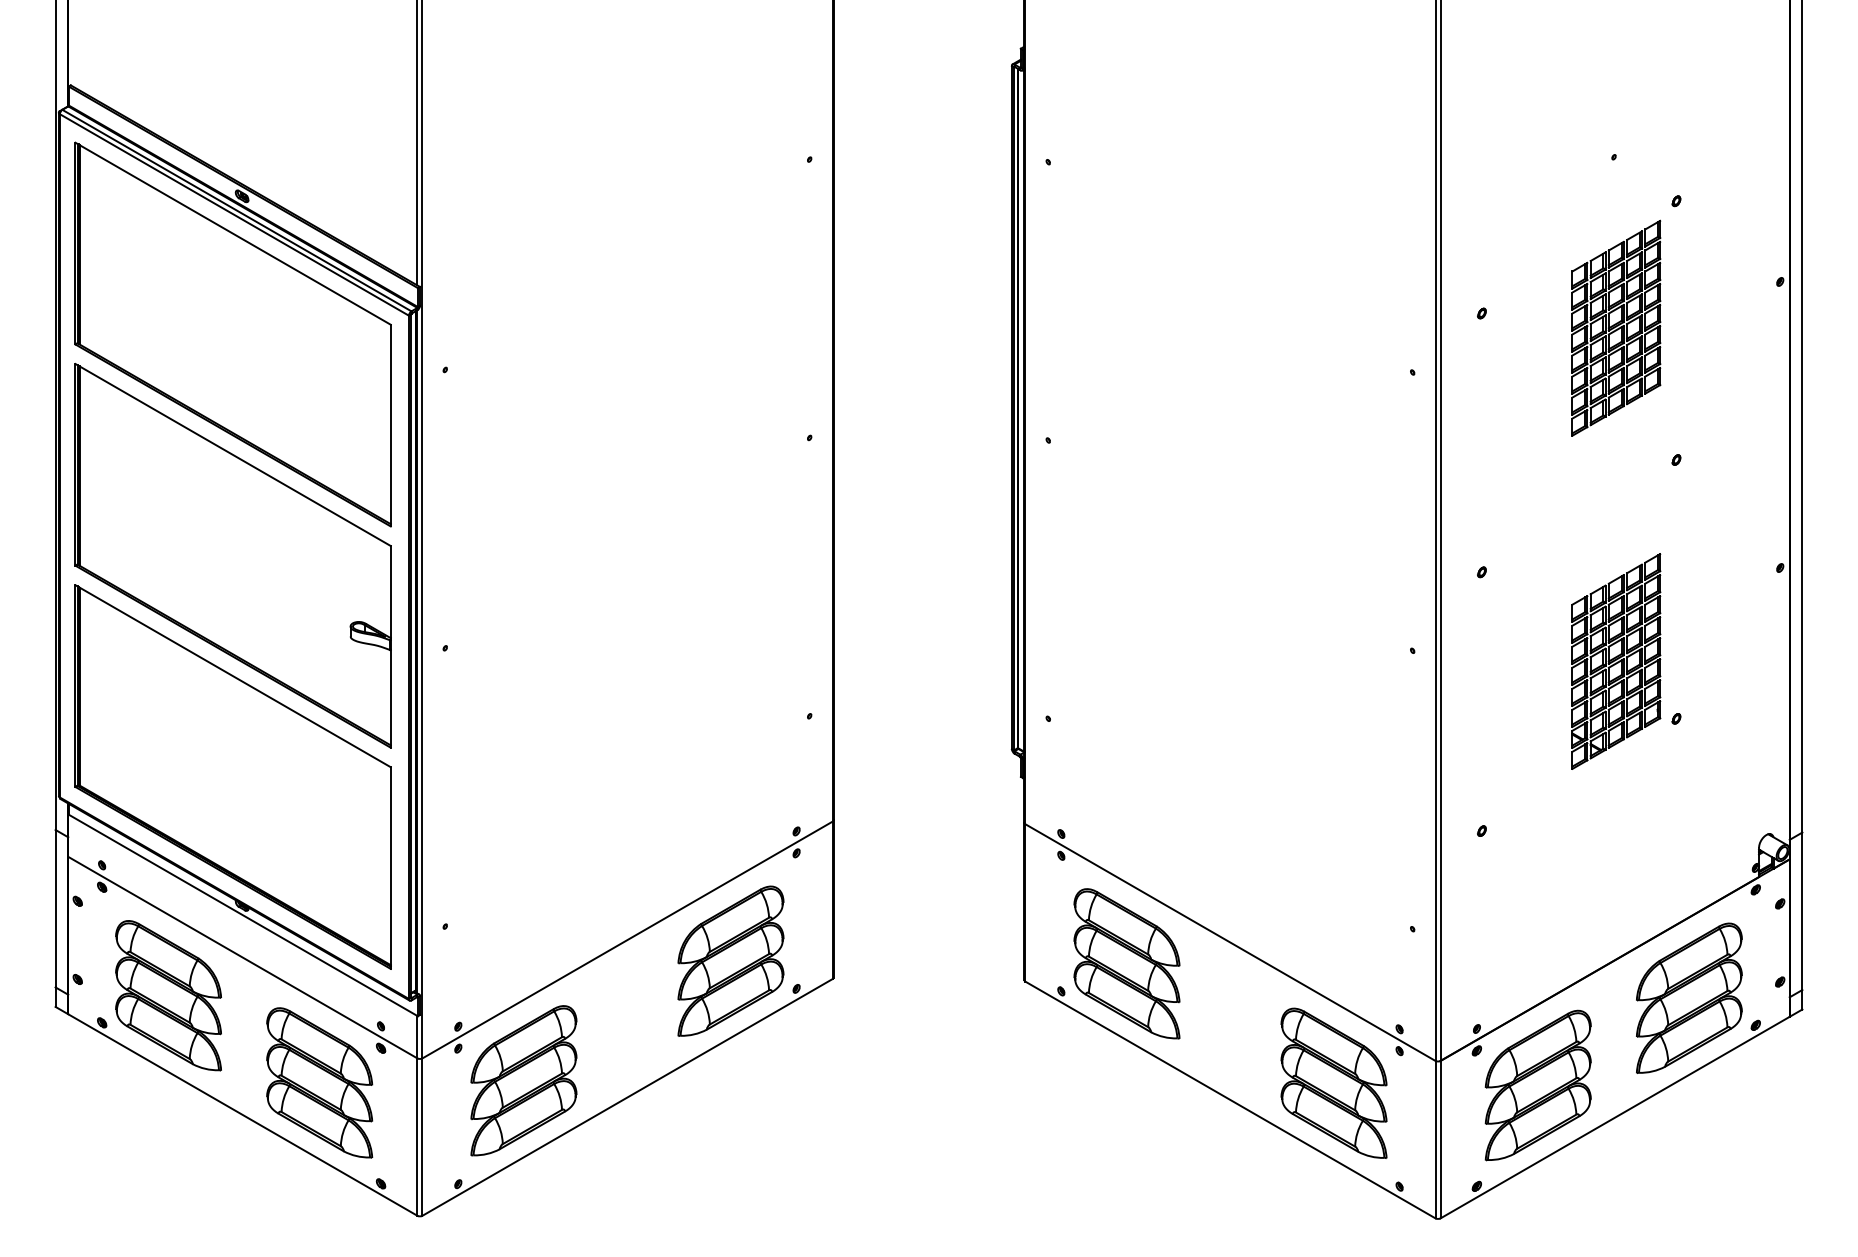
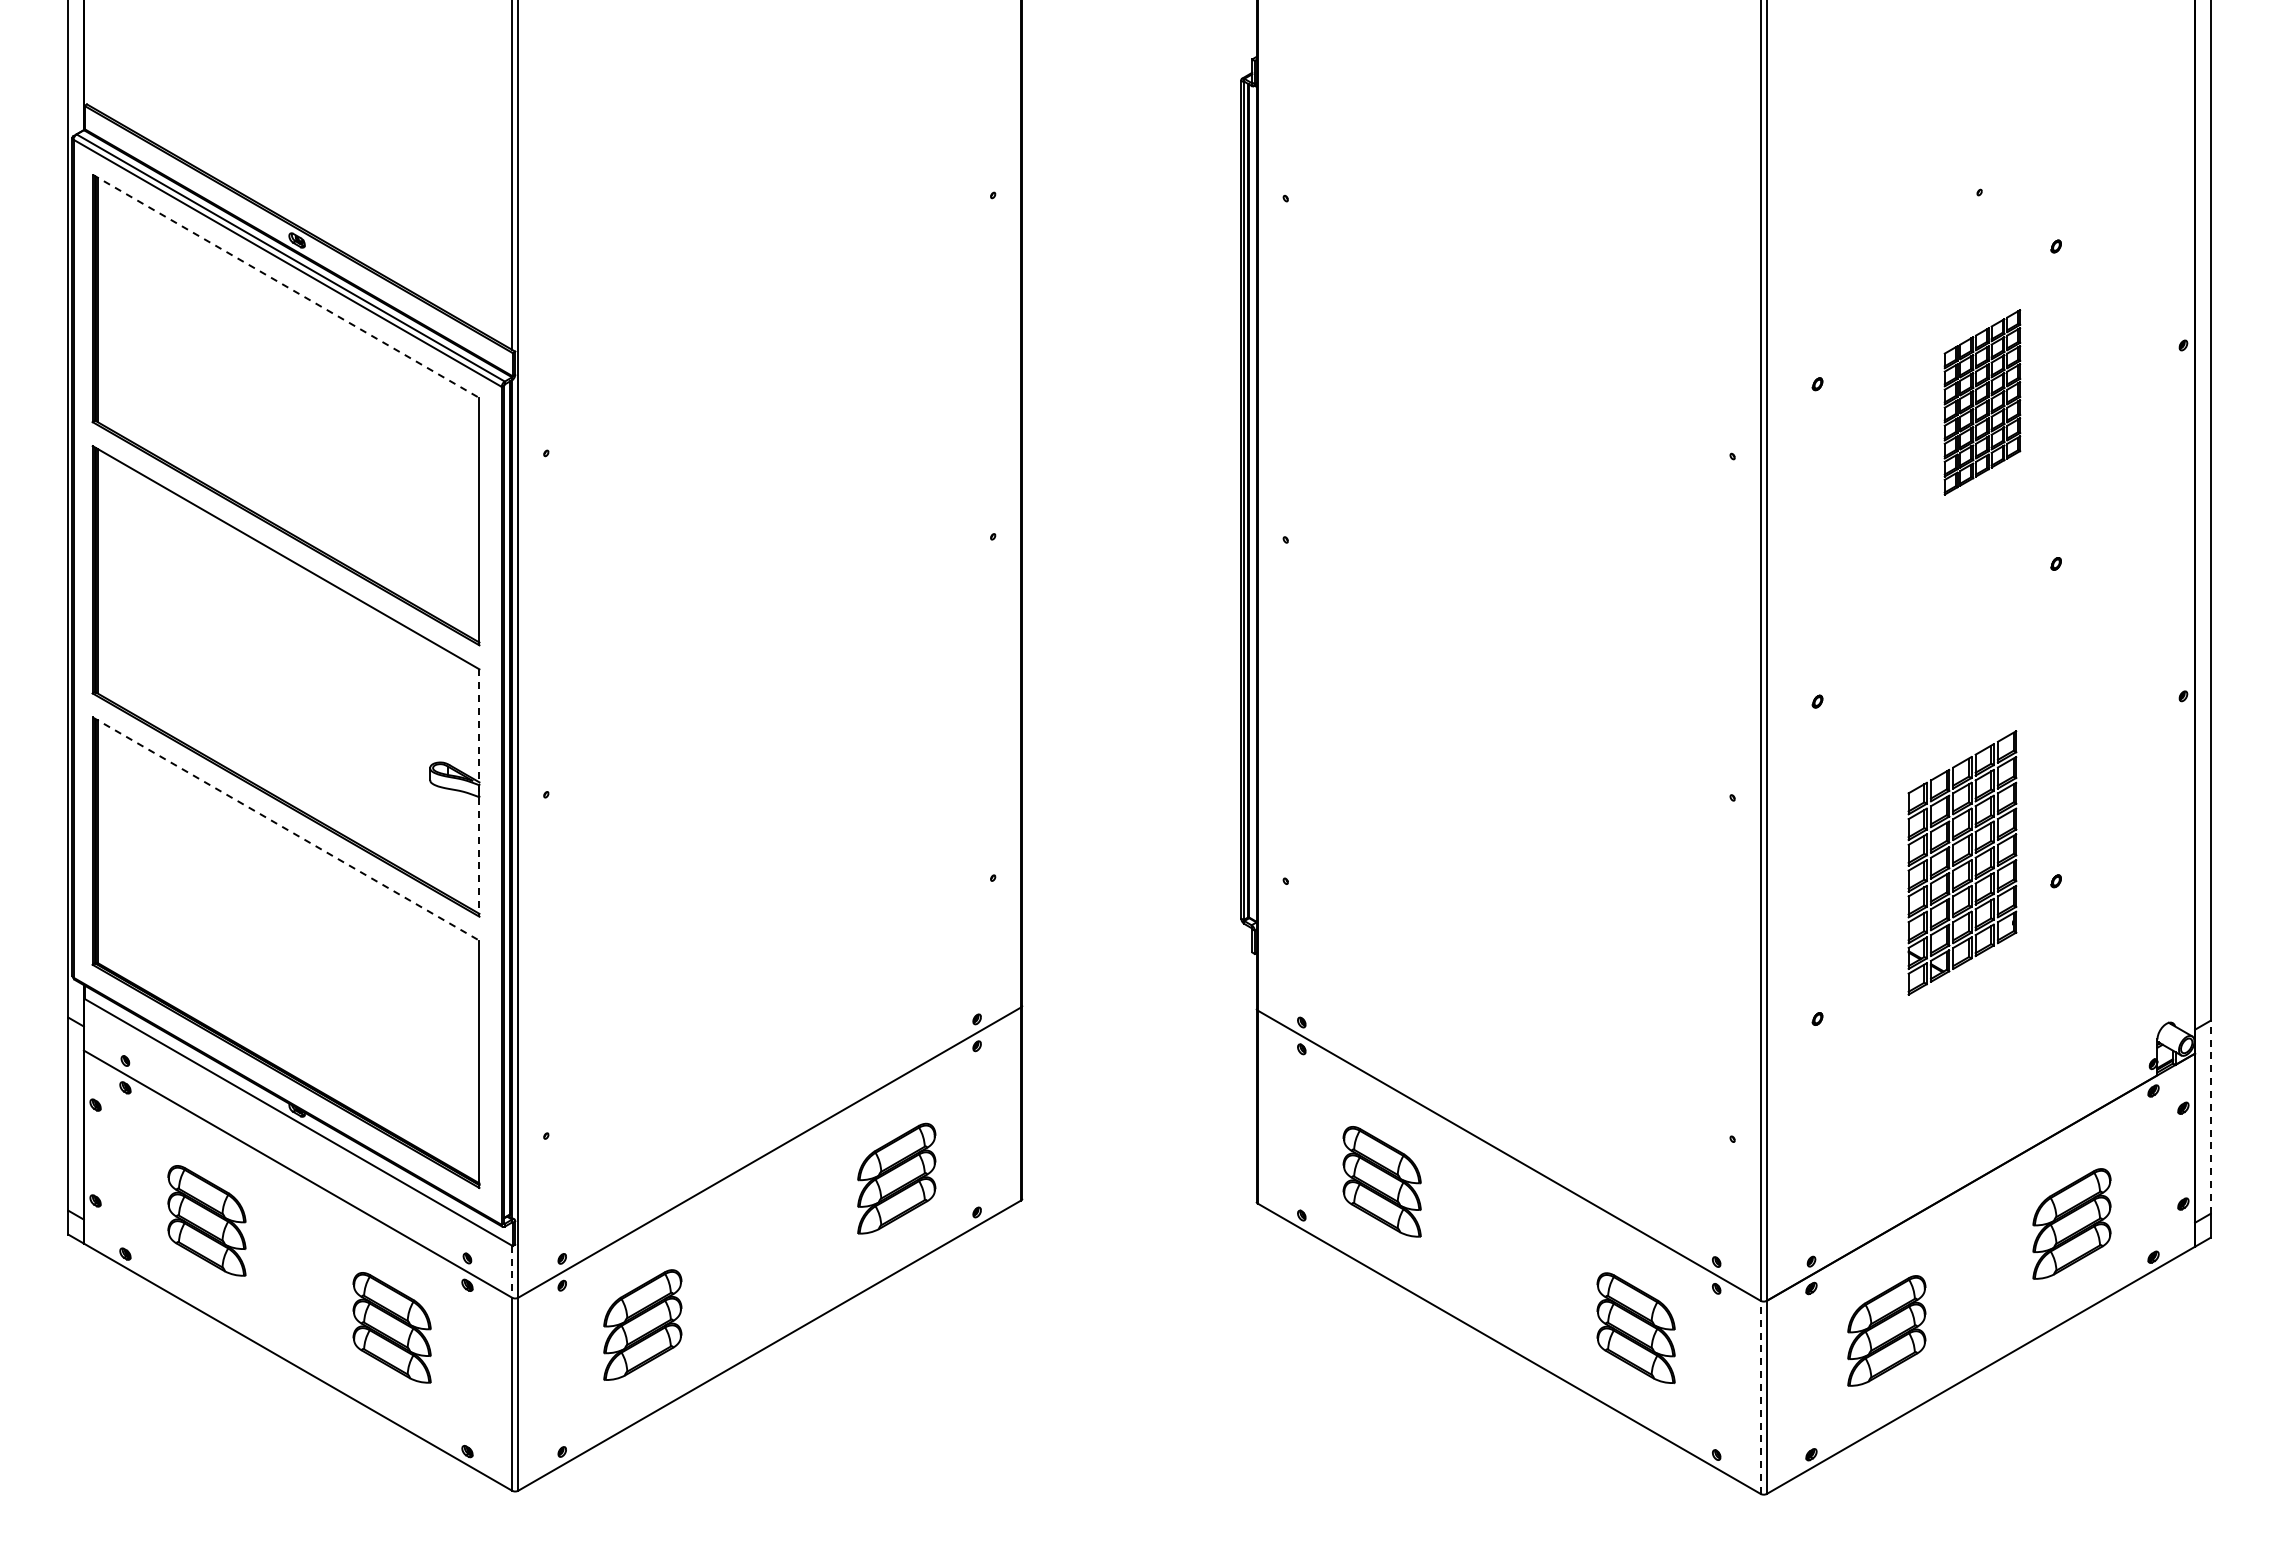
line: (233, 233) -> (286, 286), solid -> dashed
part: (1616, 328) -> (1982, 402), size x0.7
line: (390, 647) -> (479, 793), solid -> dashed
part: (1616, 661) -> (1962, 862), moved
line: (233, 676) -> (286, 829), solid -> dashed
line: (1802, 911) -> (2210, 1117), solid -> dashed
part: (730, 961) -> (896, 1178), size x0.6
part: (1126, 963) -> (1381, 1181), size x0.6
part: (168, 995) -> (206, 1220), size x0.6
part: (1688, 997) -> (2071, 1223), size x0.6
line: (417, 1037) -> (512, 1272), solid -> dashed
part: (523, 1080) -> (642, 1324), size x0.6
part: (319, 1082) -> (391, 1327), size x0.6
part: (1333, 1082) -> (1635, 1327), size x0.6
part: (1538, 1085) -> (1886, 1330), size x0.6
line: (1435, 1139) -> (1760, 1397), solid -> dashed

